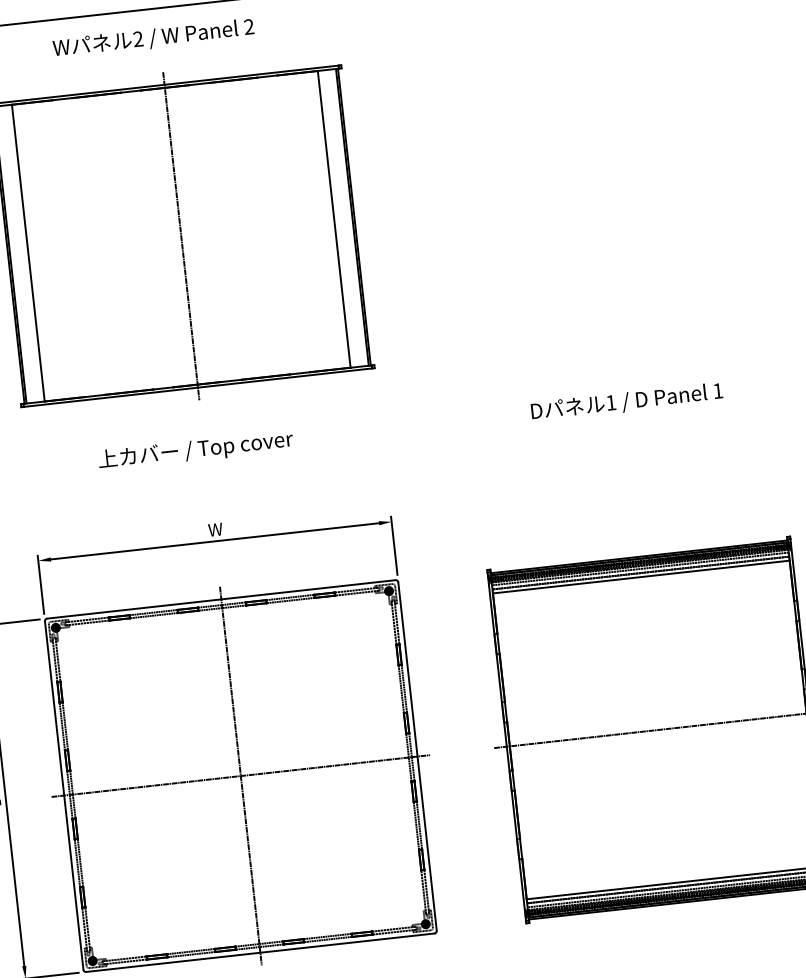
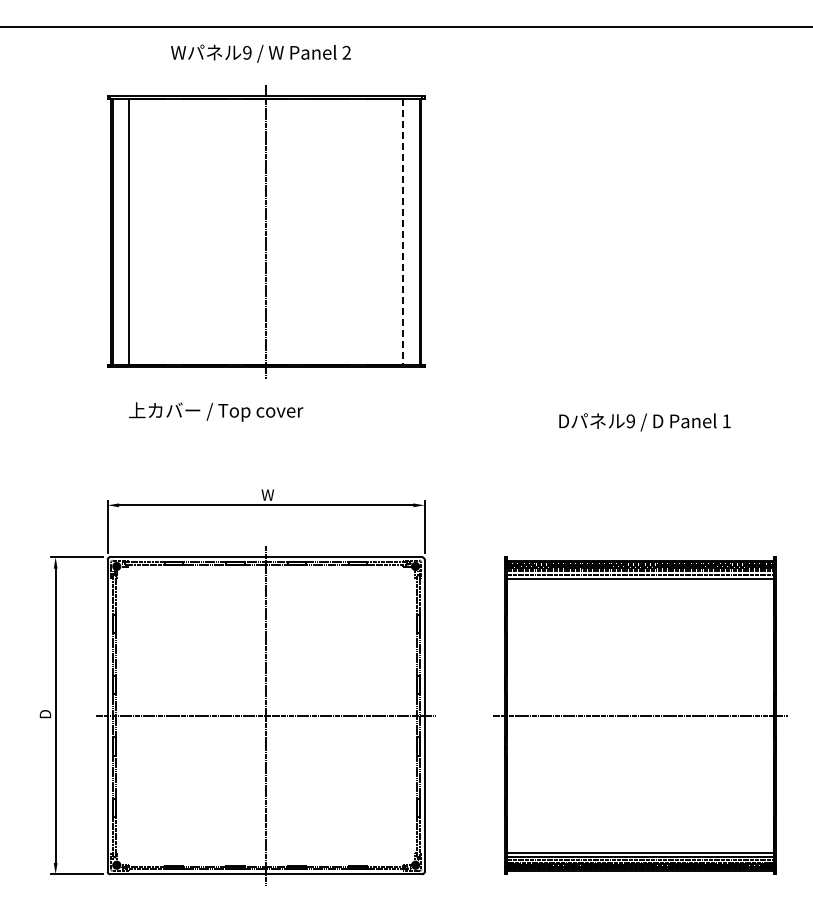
text: (138, 38) -> (247, 52), 2 -> 9
line: (334, 220) -> (403, 232), solid -> dashed
text: (610, 403) -> (630, 421), 1 -> 9
text: (196, 449) -> (216, 411), moved

